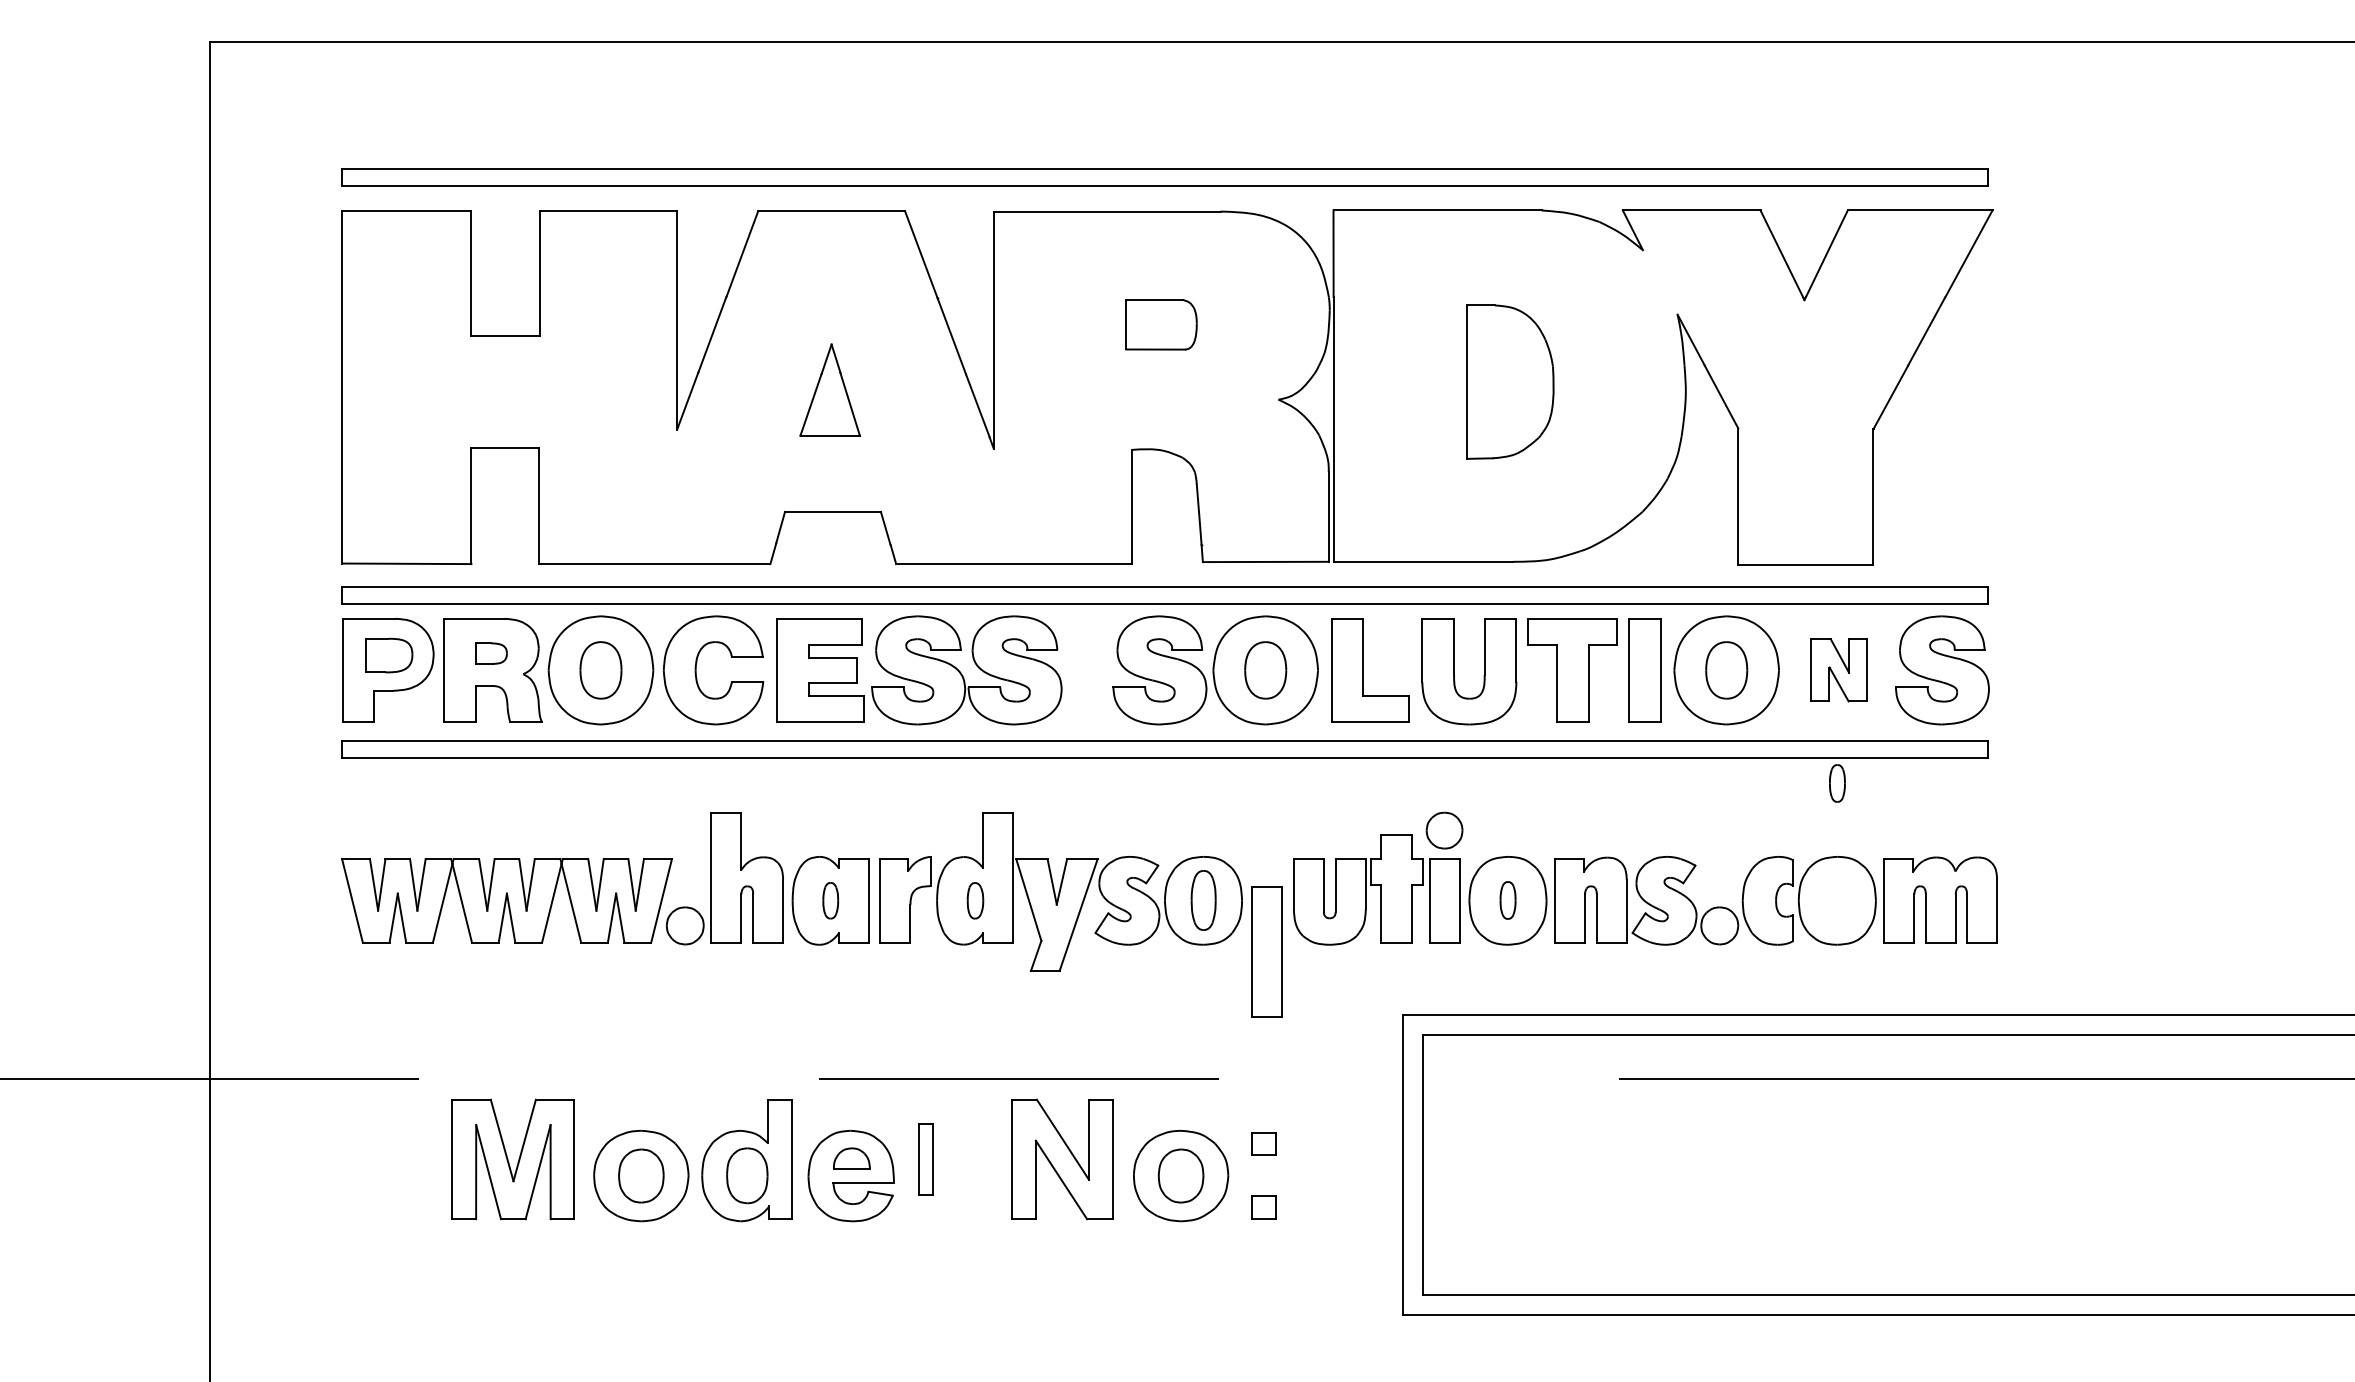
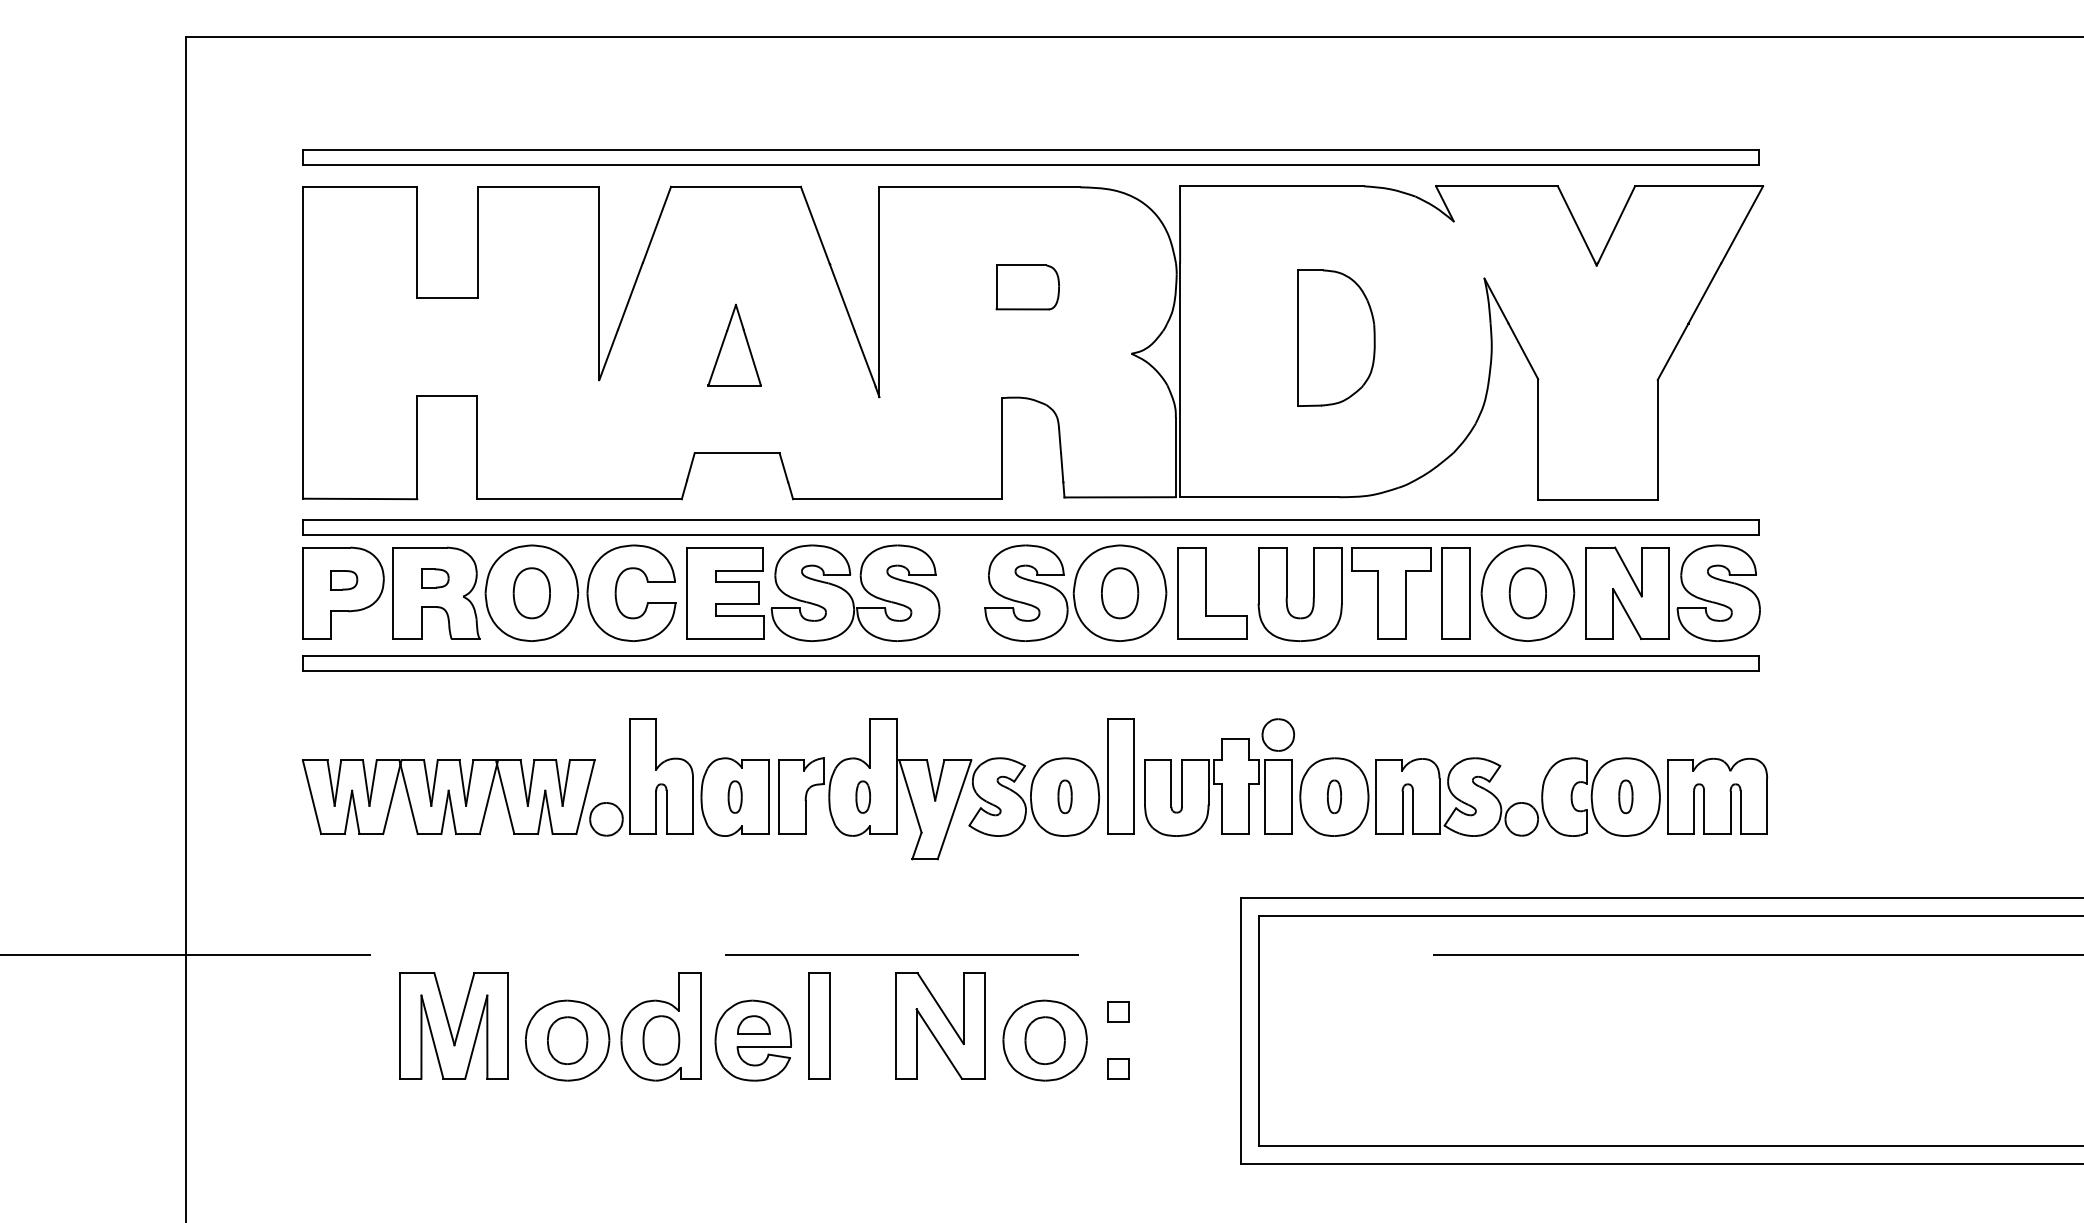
part: (388, 655) -> (343, 580), size x0.62
part: (1839, 670) -> (1627, 593), size x1.67
part: (1837, 783) -> (1625, 796), moved
part: (1203, 900) -> (1065, 796), size x0.62
part: (1266, 951) -> (1120, 776), moved
part: (925, 1159) -> (819, 1026), size x1.67

